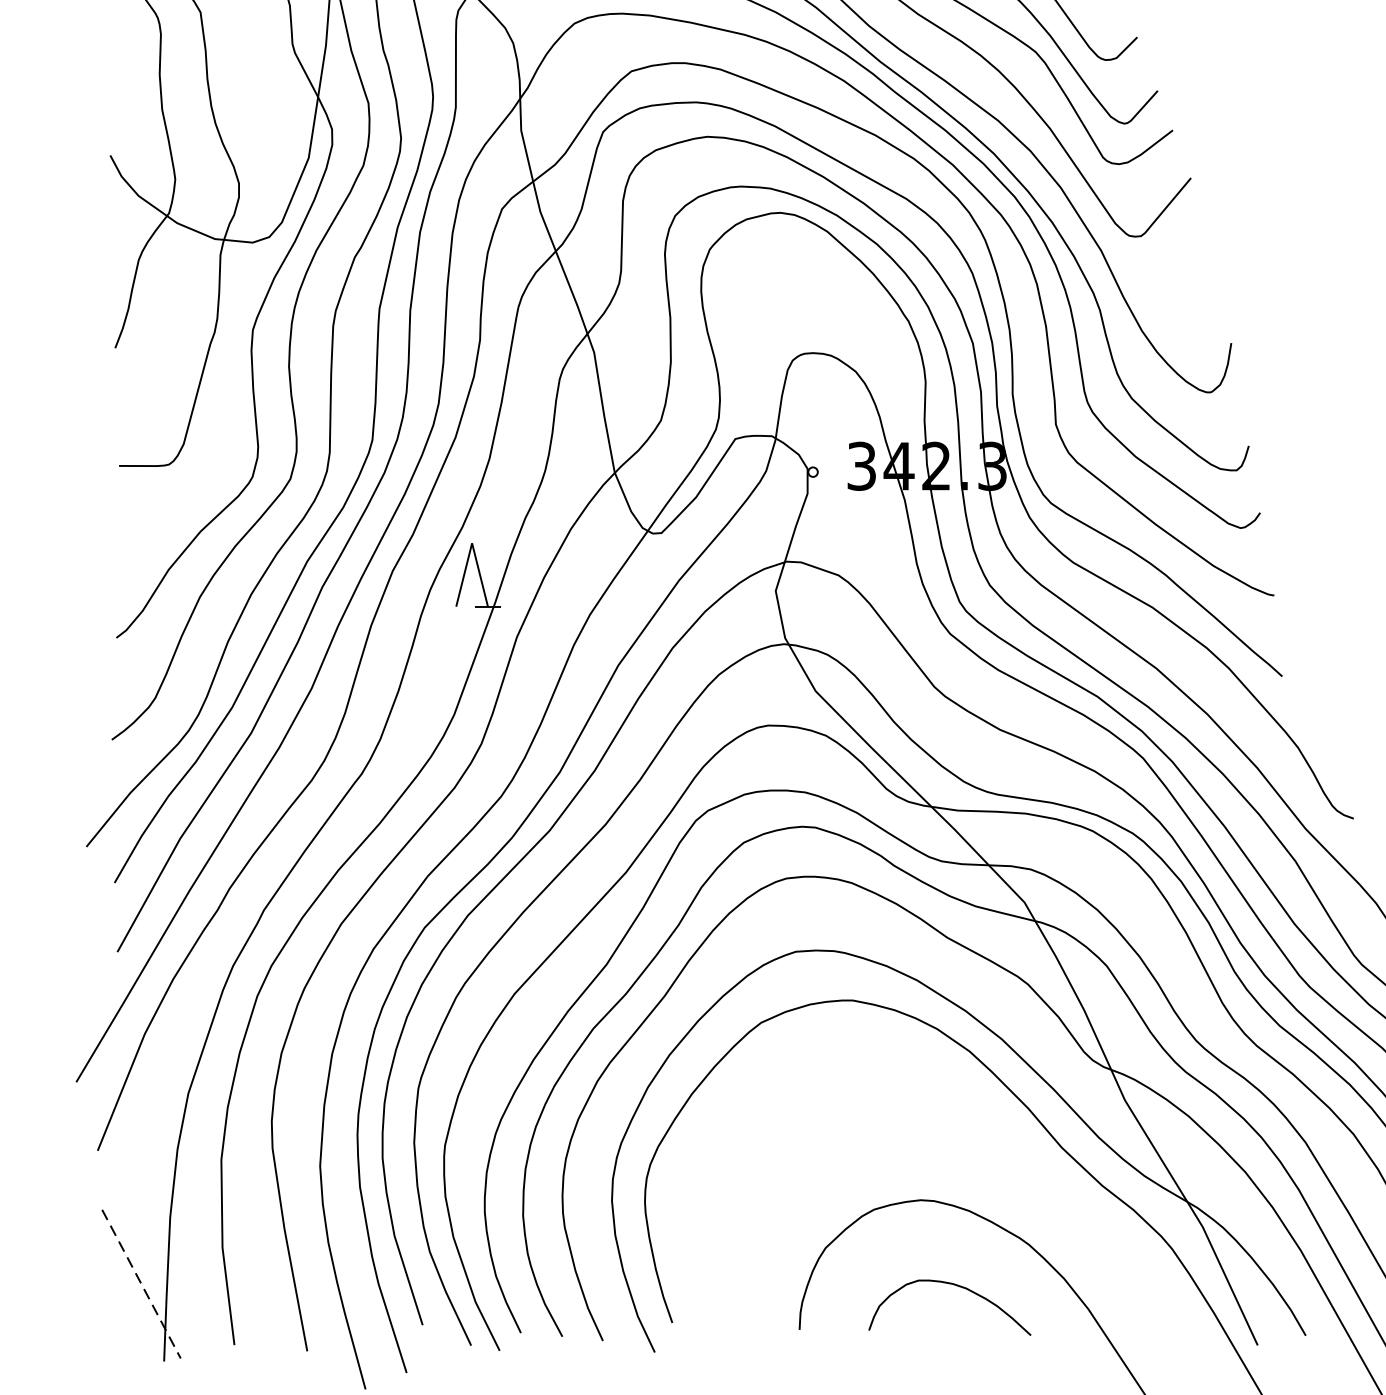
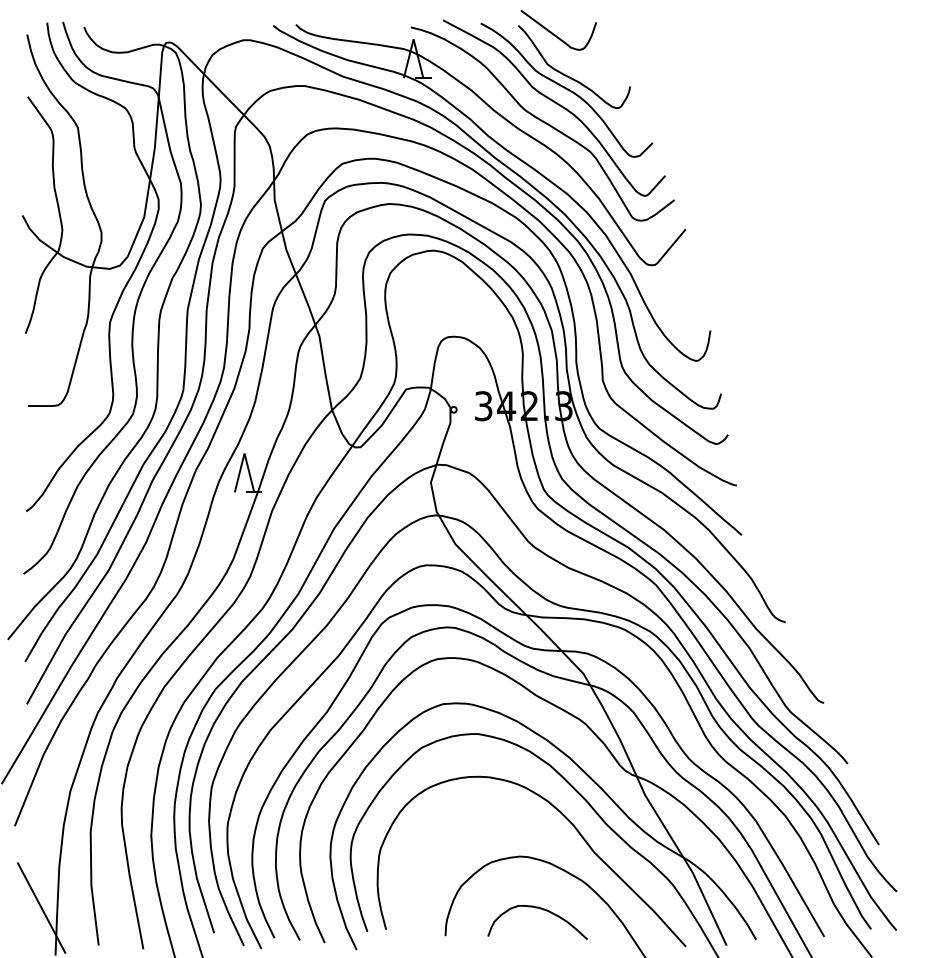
curve: (1009, 1154) -> (574, 828), added
line: (141, 1284) -> (41, 908), dashed -> solid

